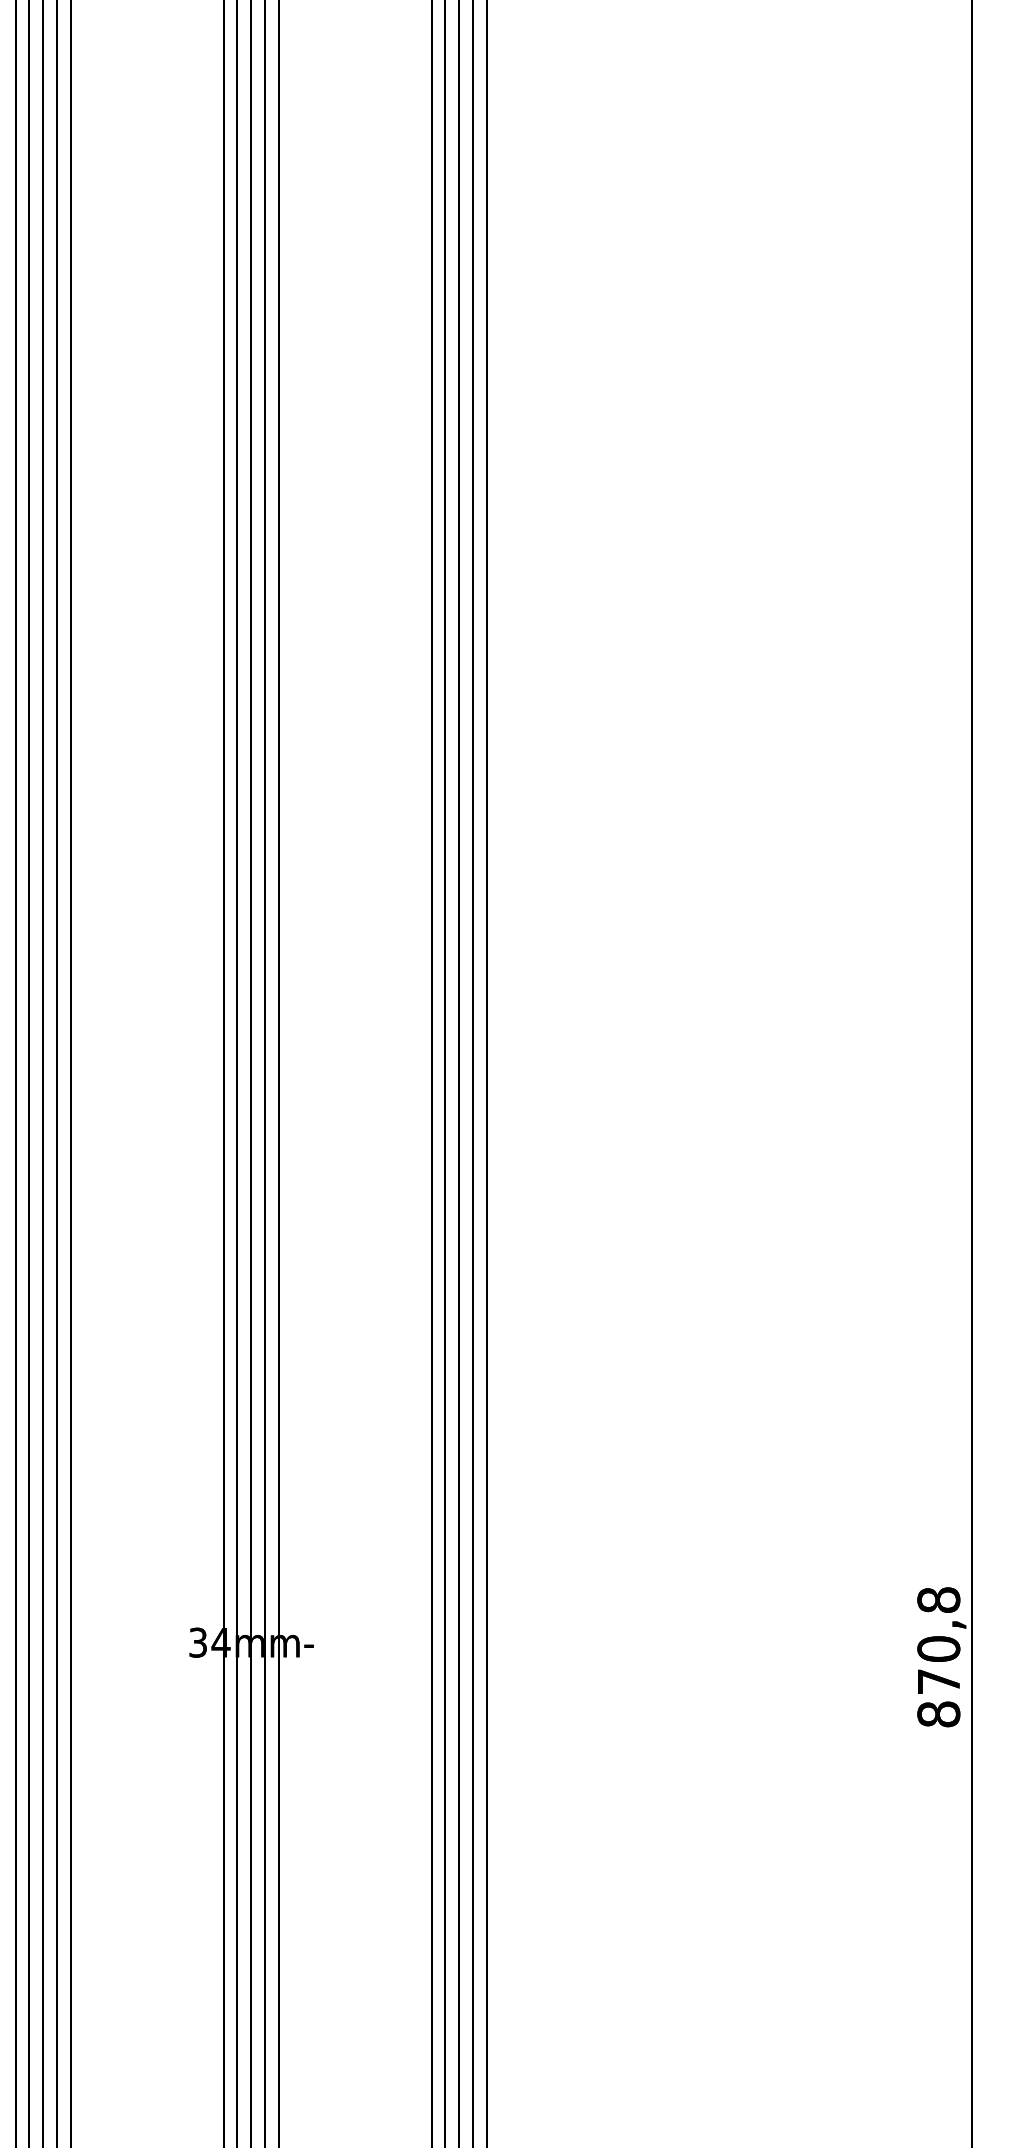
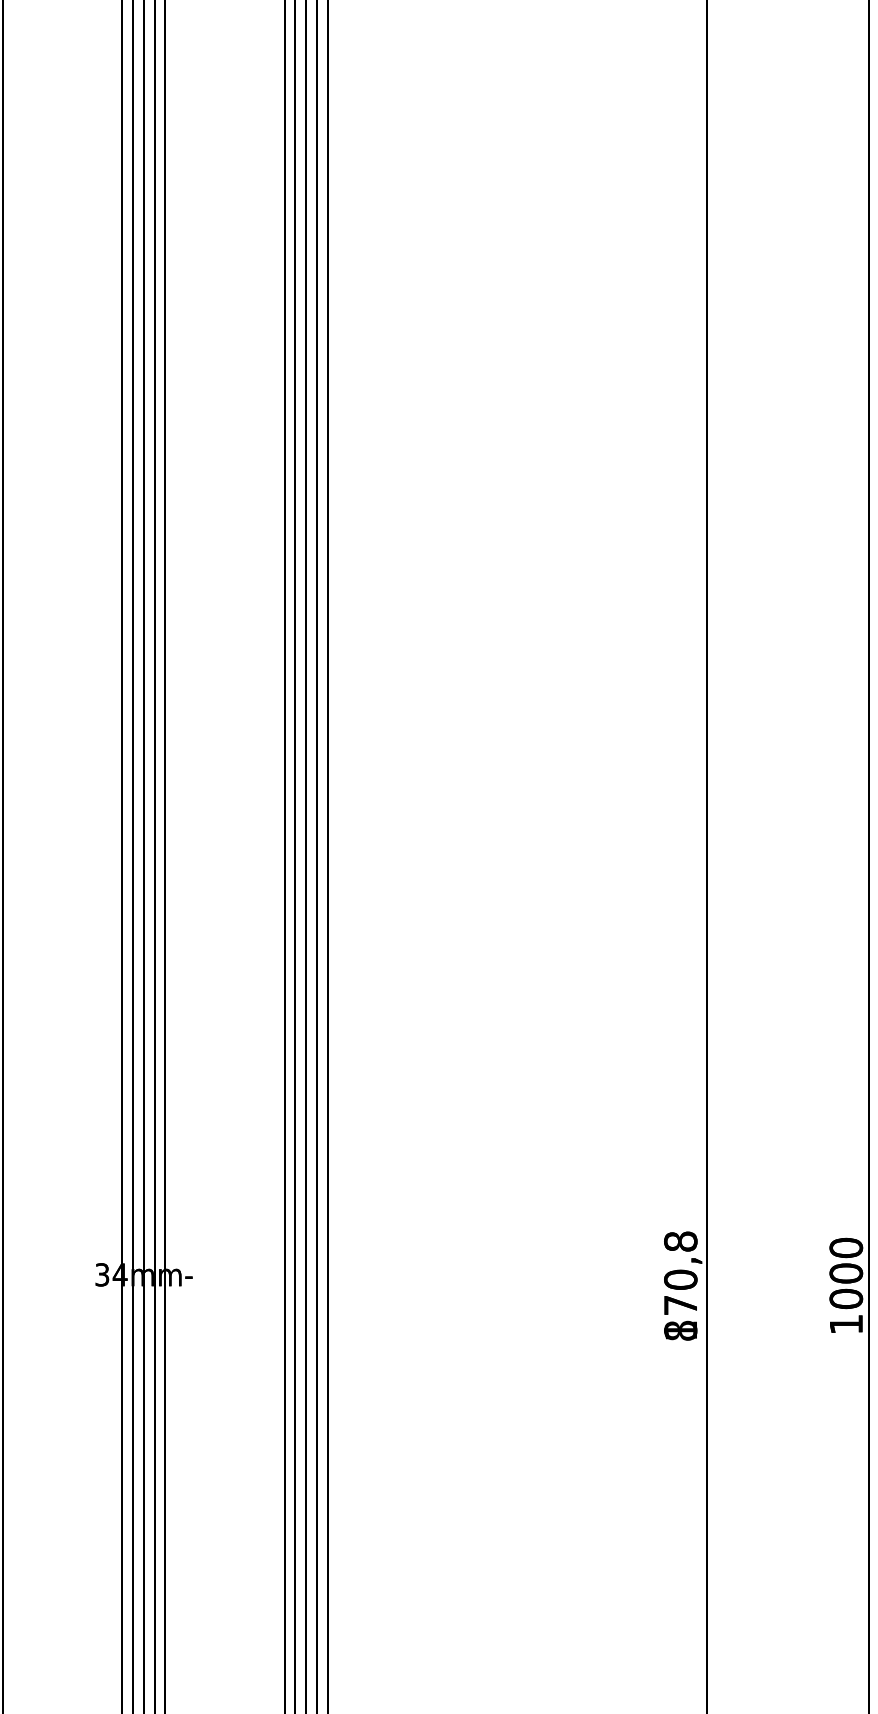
text: (938, 1713) -> (680, 1330), 870,8 -> 170,8

